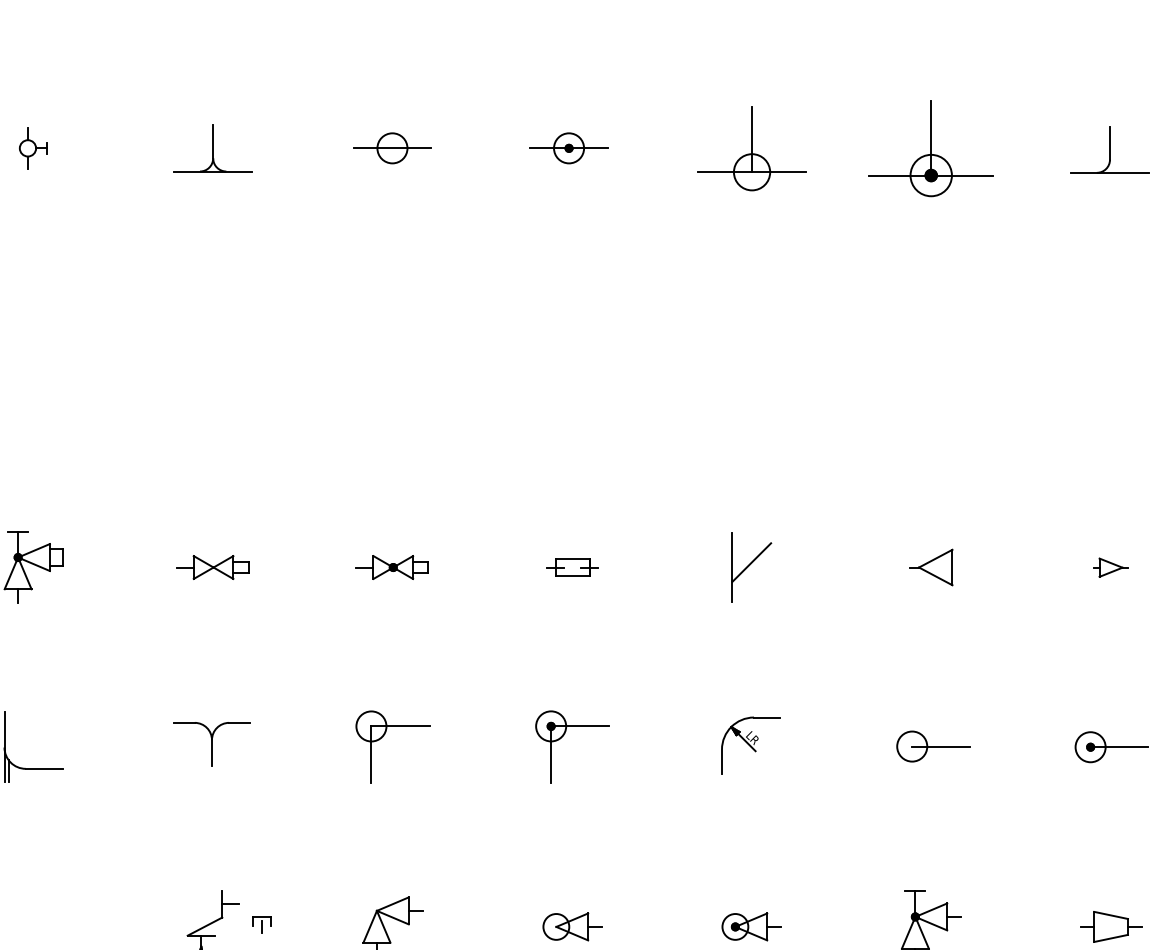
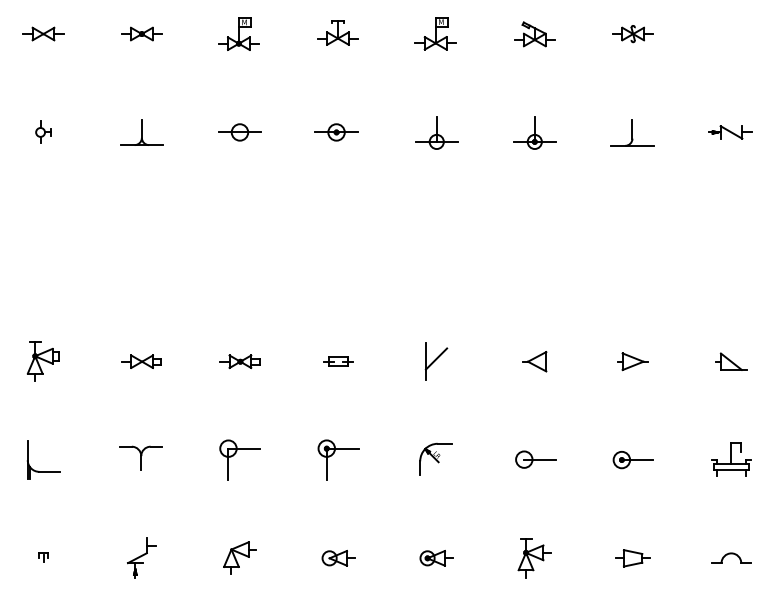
part: (751, 148) -> (436, 132), size x0.71
part: (930, 148) -> (534, 132), size x0.62
part: (1110, 567) -> (632, 361), size x1.67
part: (261, 925) -> (43, 557), moved

